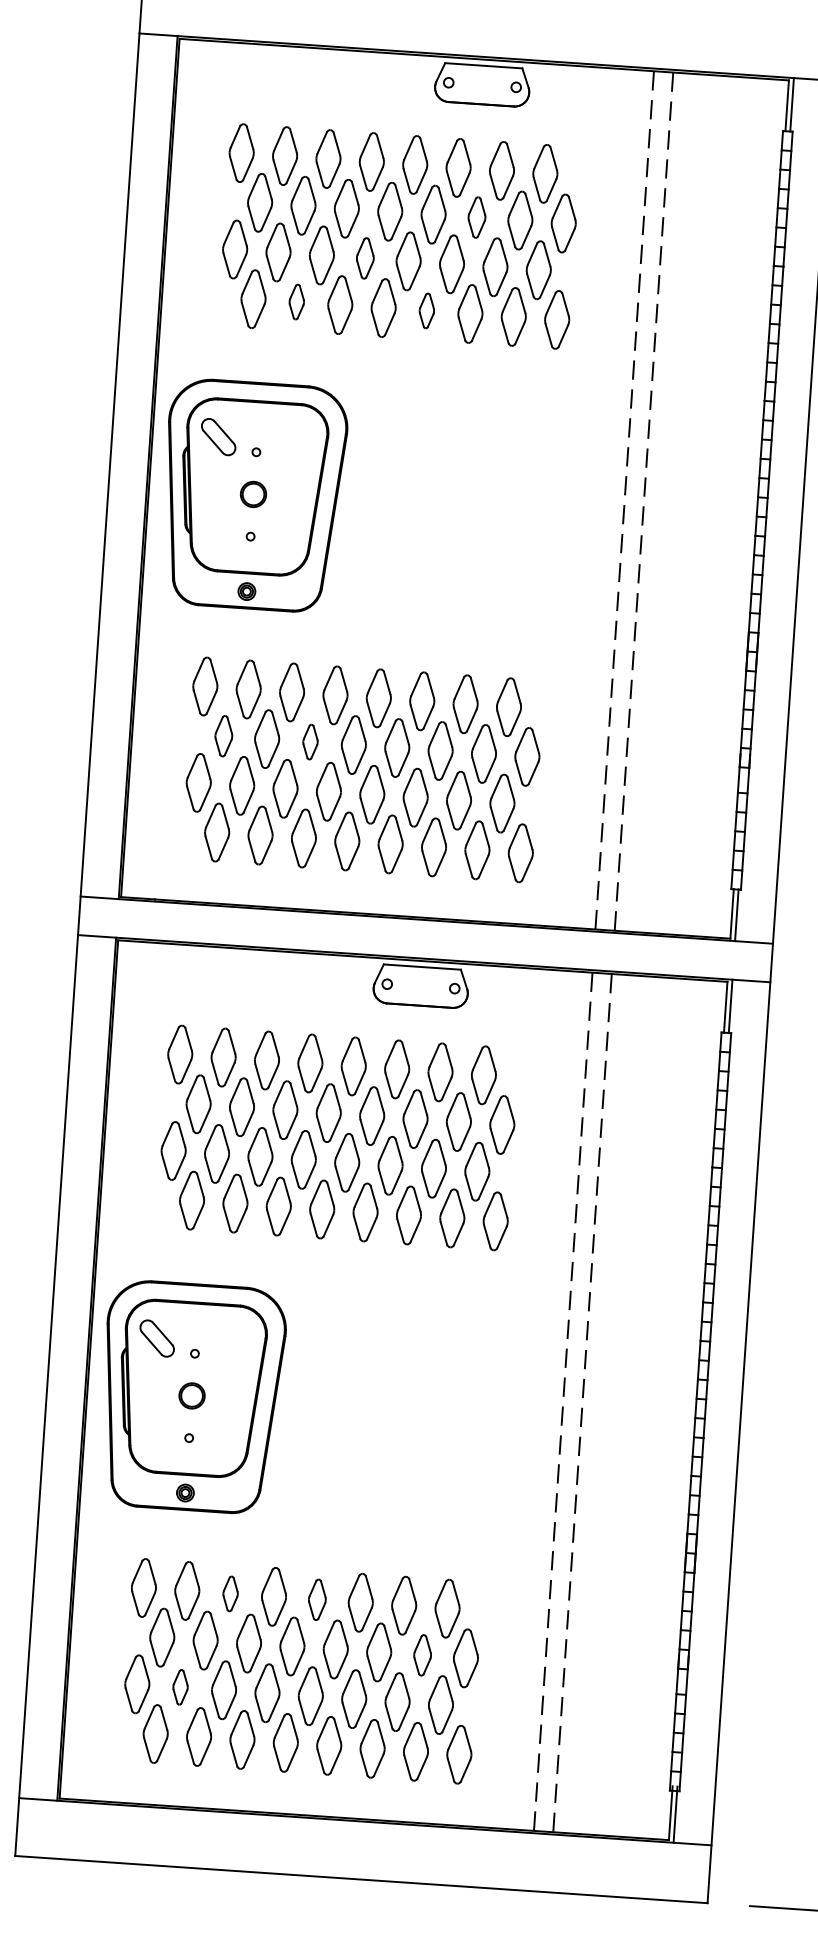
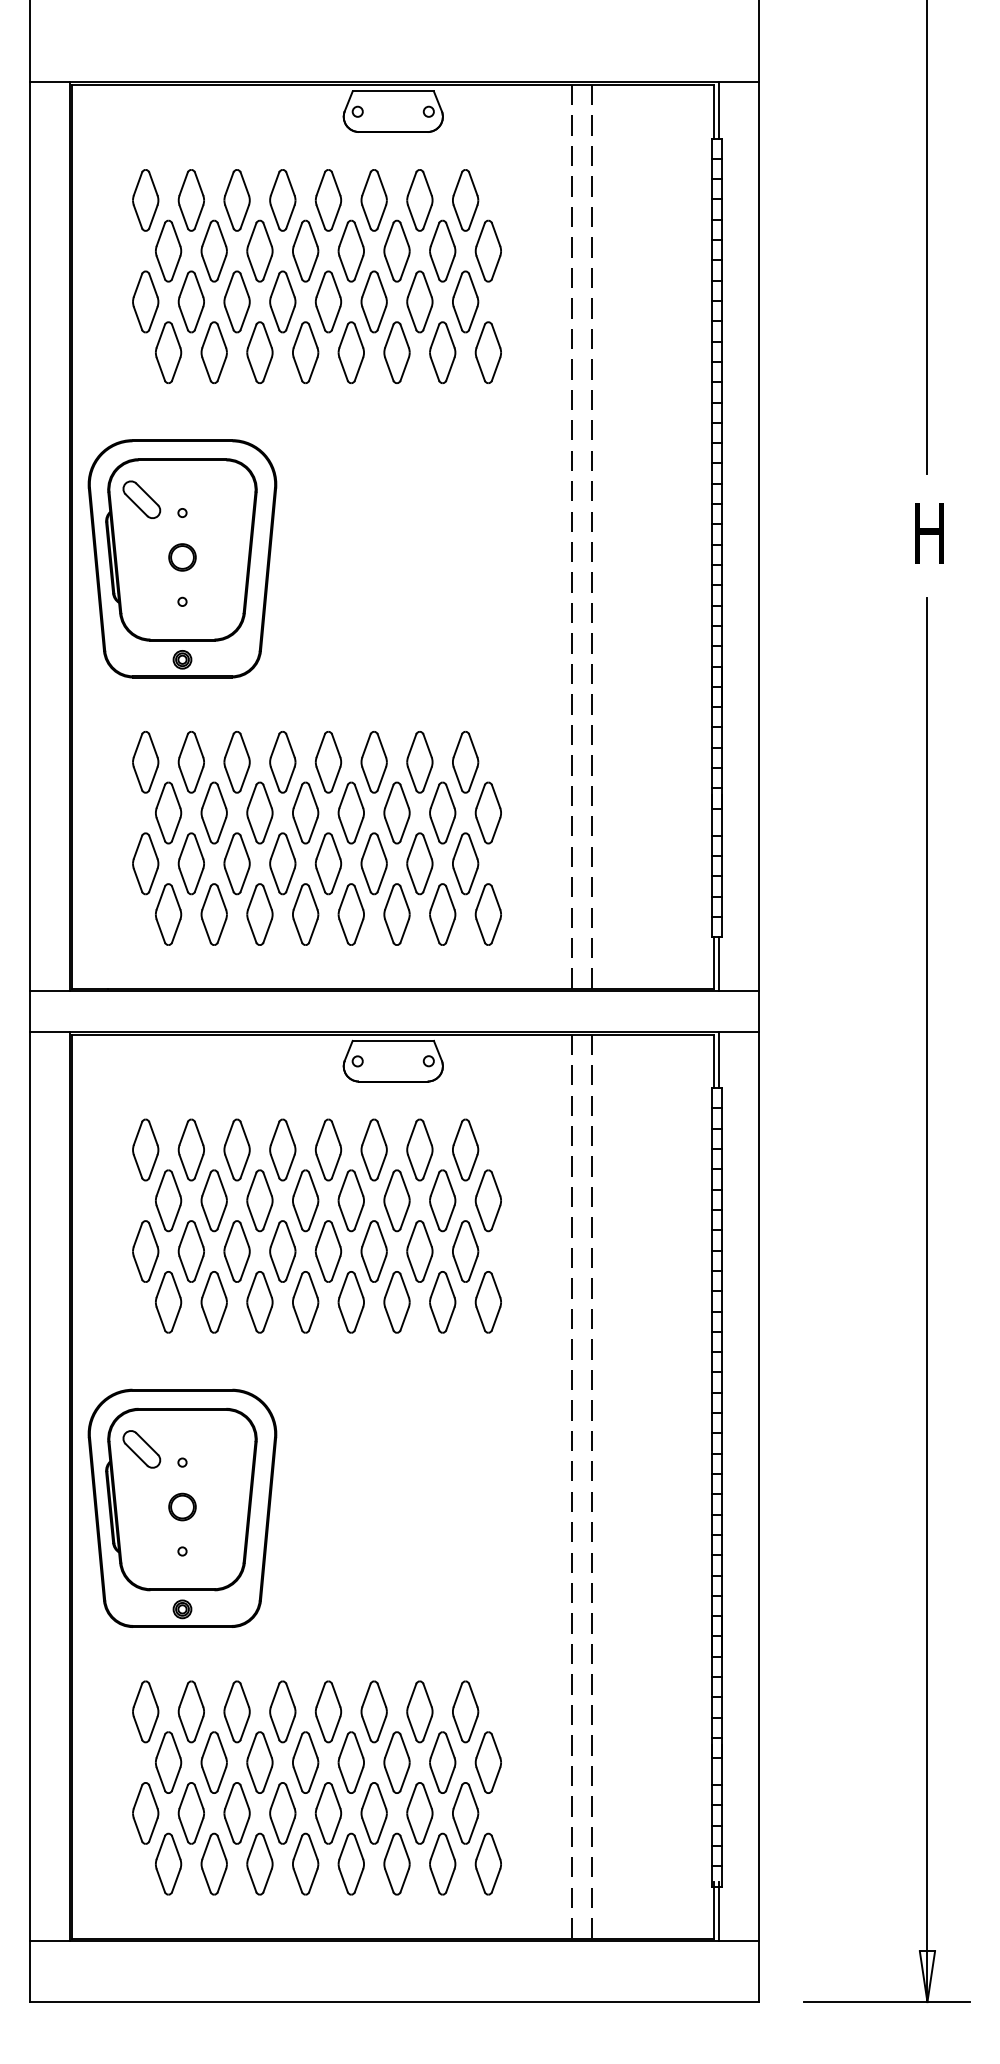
part: (476, 216) -> (396, 250), size x1.43
part: (365, 257) -> (282, 301), size x1.43
part: (296, 301) -> (213, 352), size x1.67
part: (426, 310) -> (350, 352), size x1.67
part: (223, 735) -> (168, 812), size x1.43
part: (310, 741) -> (259, 812), size x1.67
part: (230, 1593) -> (236, 1711), size x1.67
part: (317, 1599) -> (328, 1711), size x1.43
part: (422, 1655) -> (442, 1762), size x1.43
part: (179, 1687) -> (190, 1813), size x1.67

